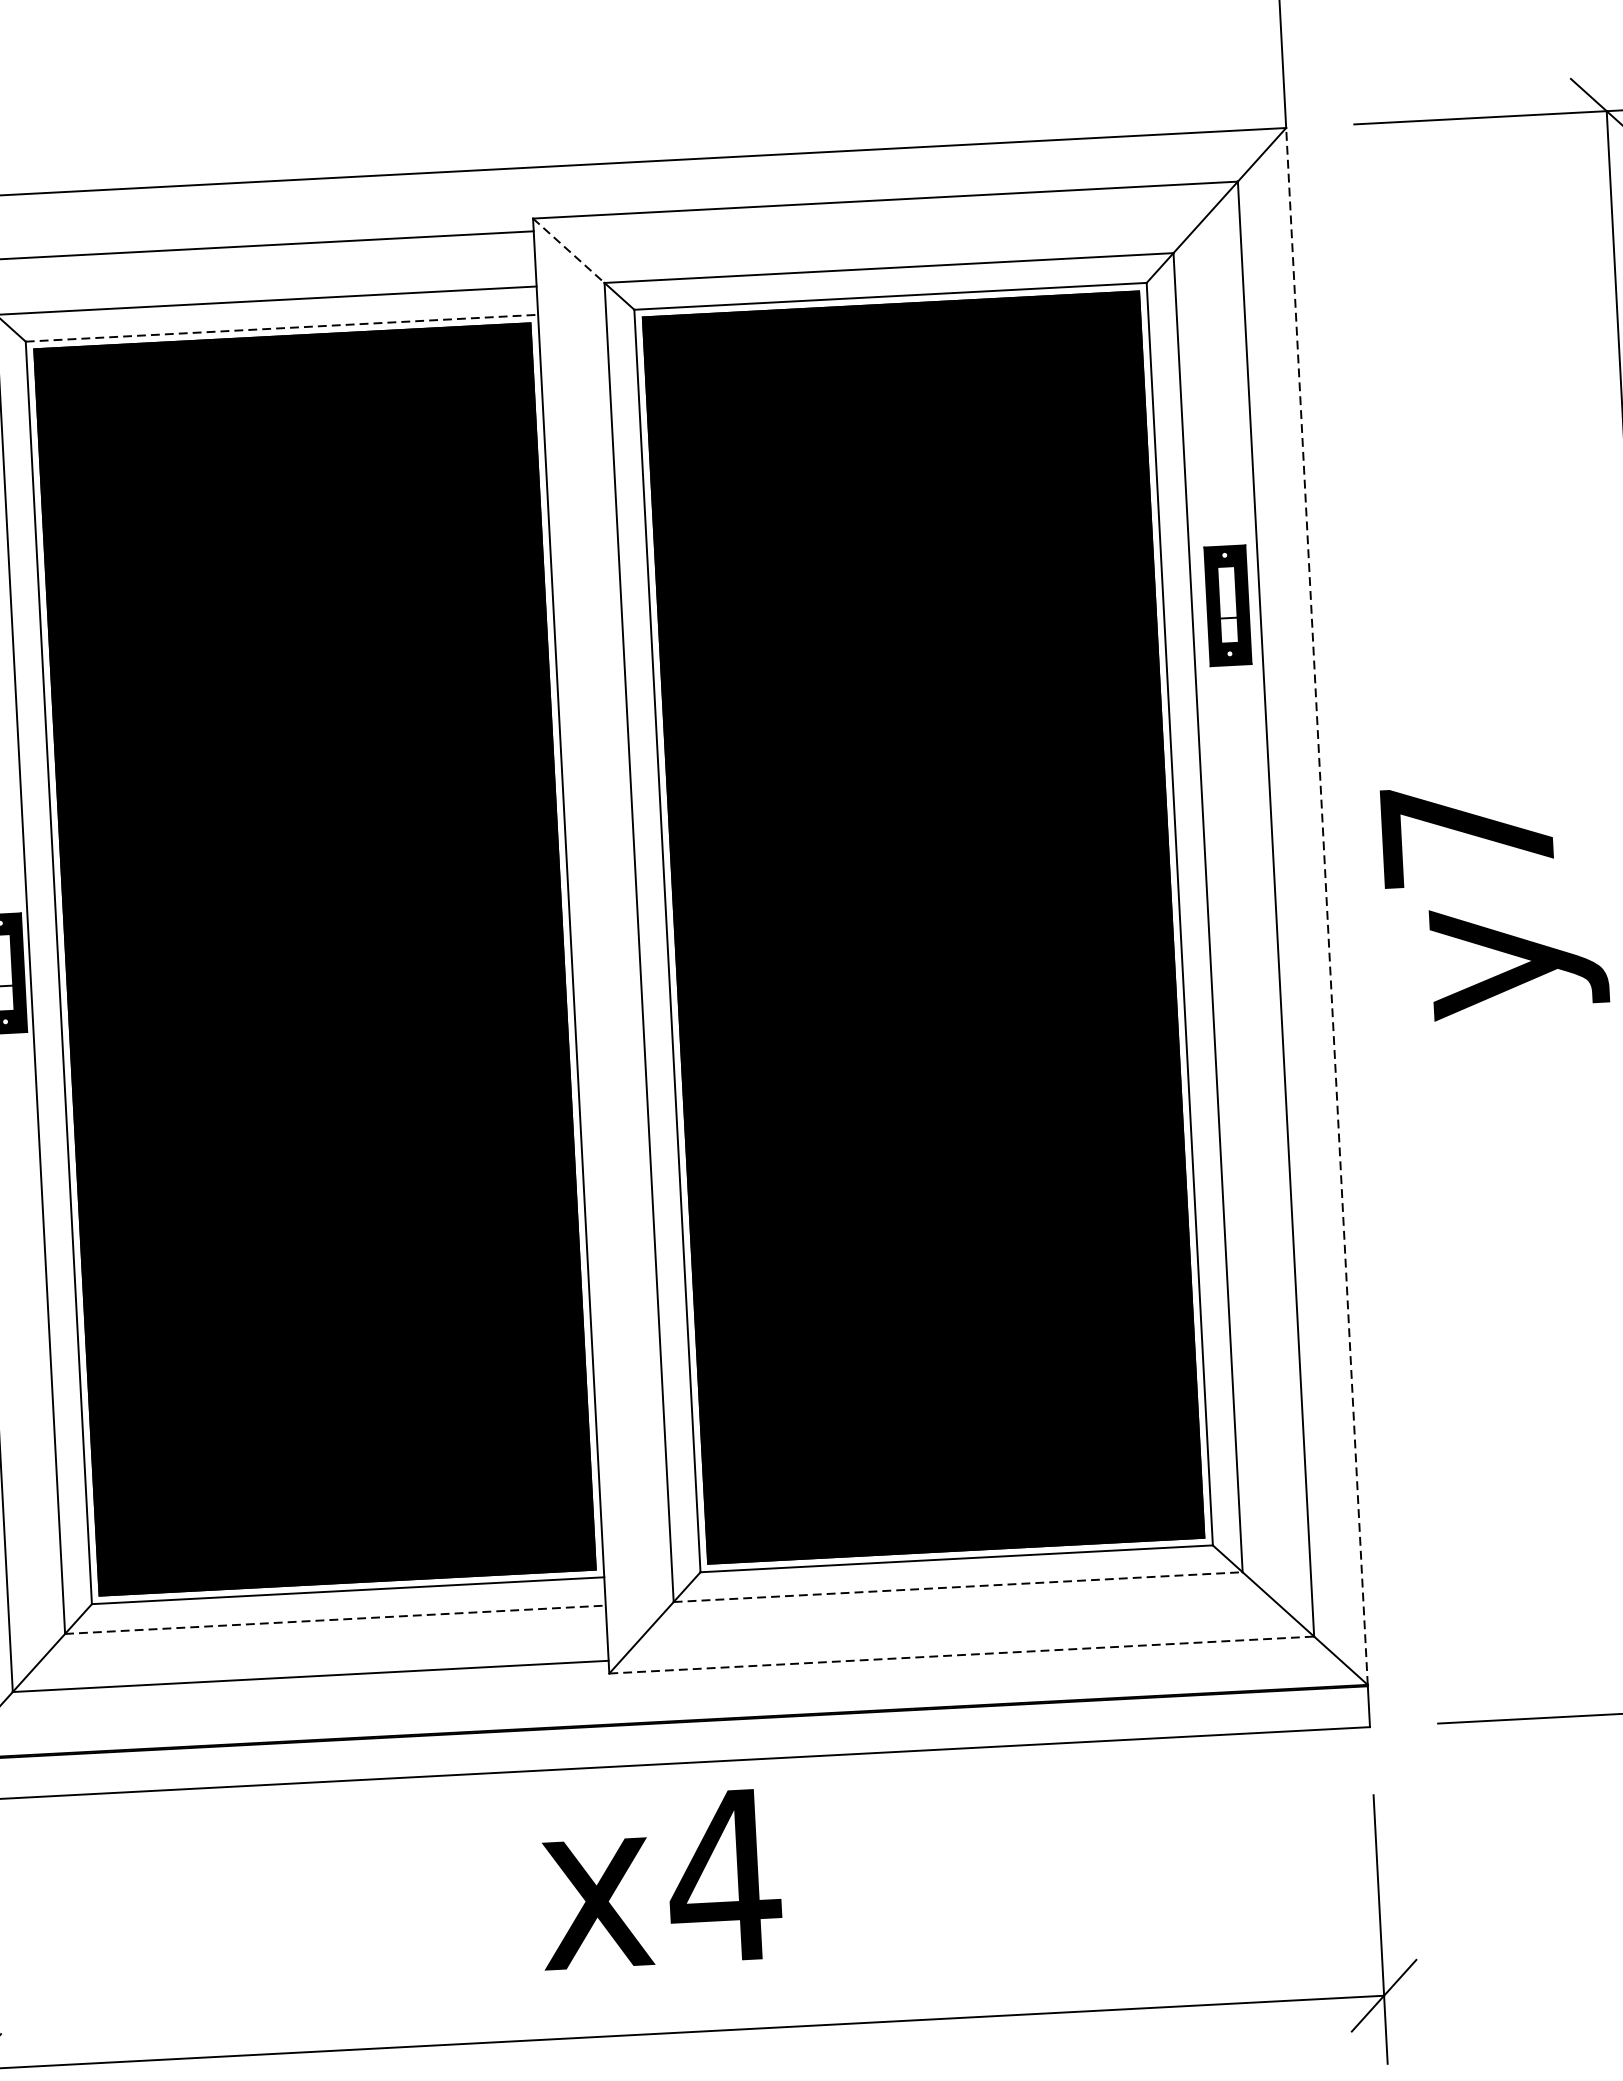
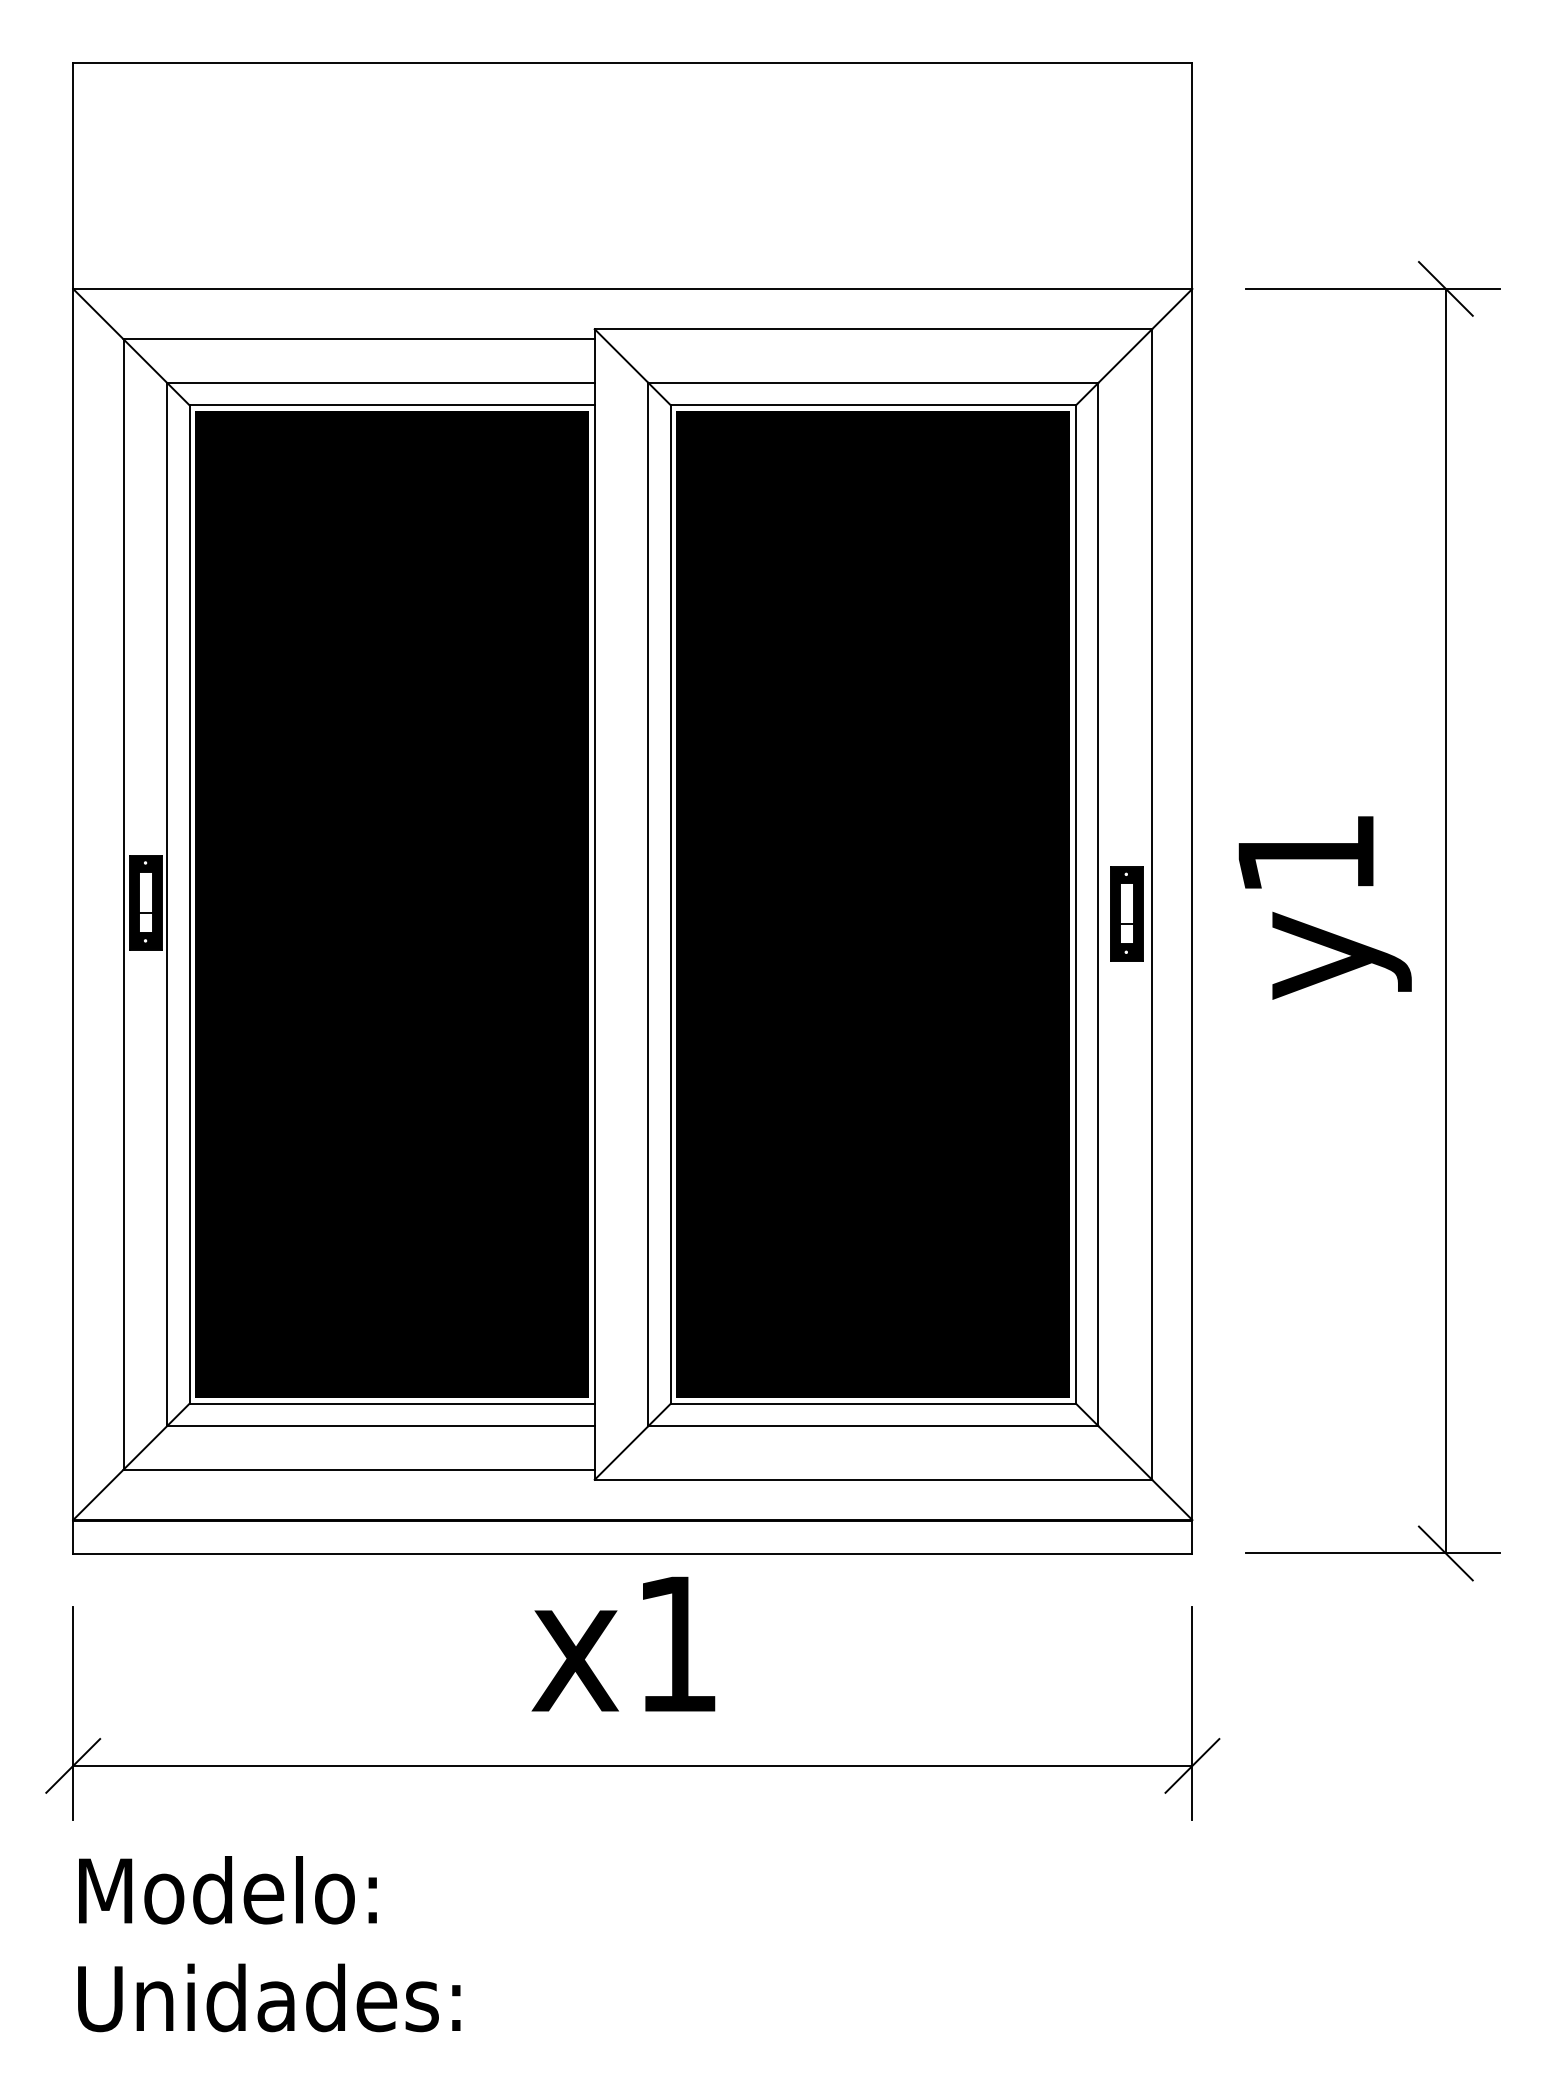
line: (568, 251) -> (621, 356), dashed -> solid
line: (282, 328) -> (392, 405), dashed -> solid
part: (1227, 604) -> (1126, 913), moved
text: (1466, 835) -> (1305, 854), y7 -> y1
line: (1327, 906) -> (1192, 904), dashed -> solid
line: (958, 1587) -> (873, 1426), dashed -> solid
line: (334, 1620) -> (380, 1426), dashed -> solid
line: (961, 1654) -> (873, 1479), dashed -> solid
text: (723, 1875) -> (676, 1643), x4 -> x1

